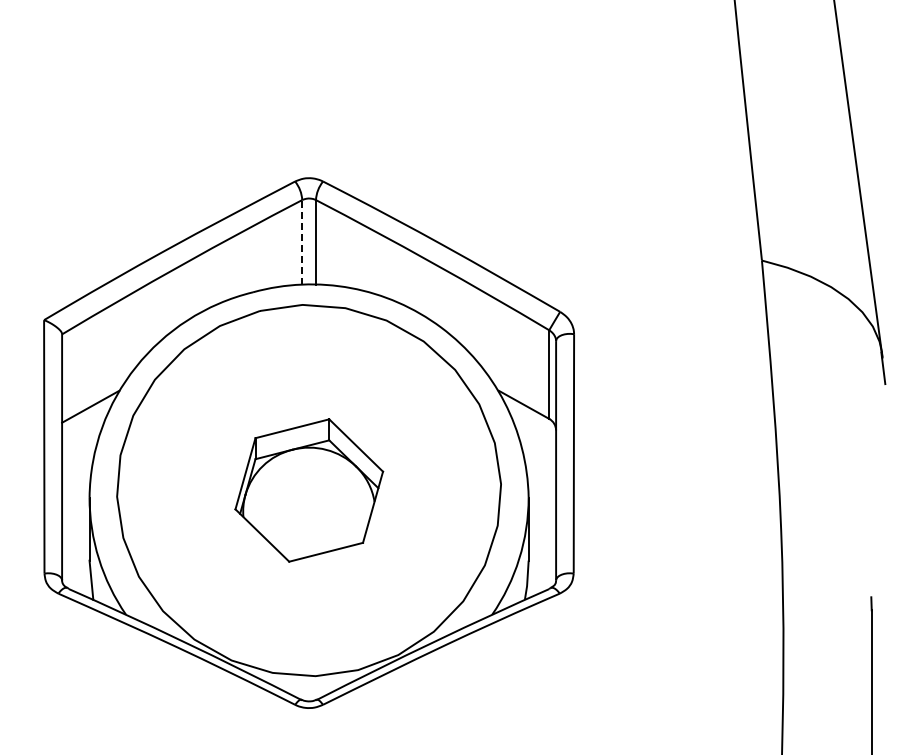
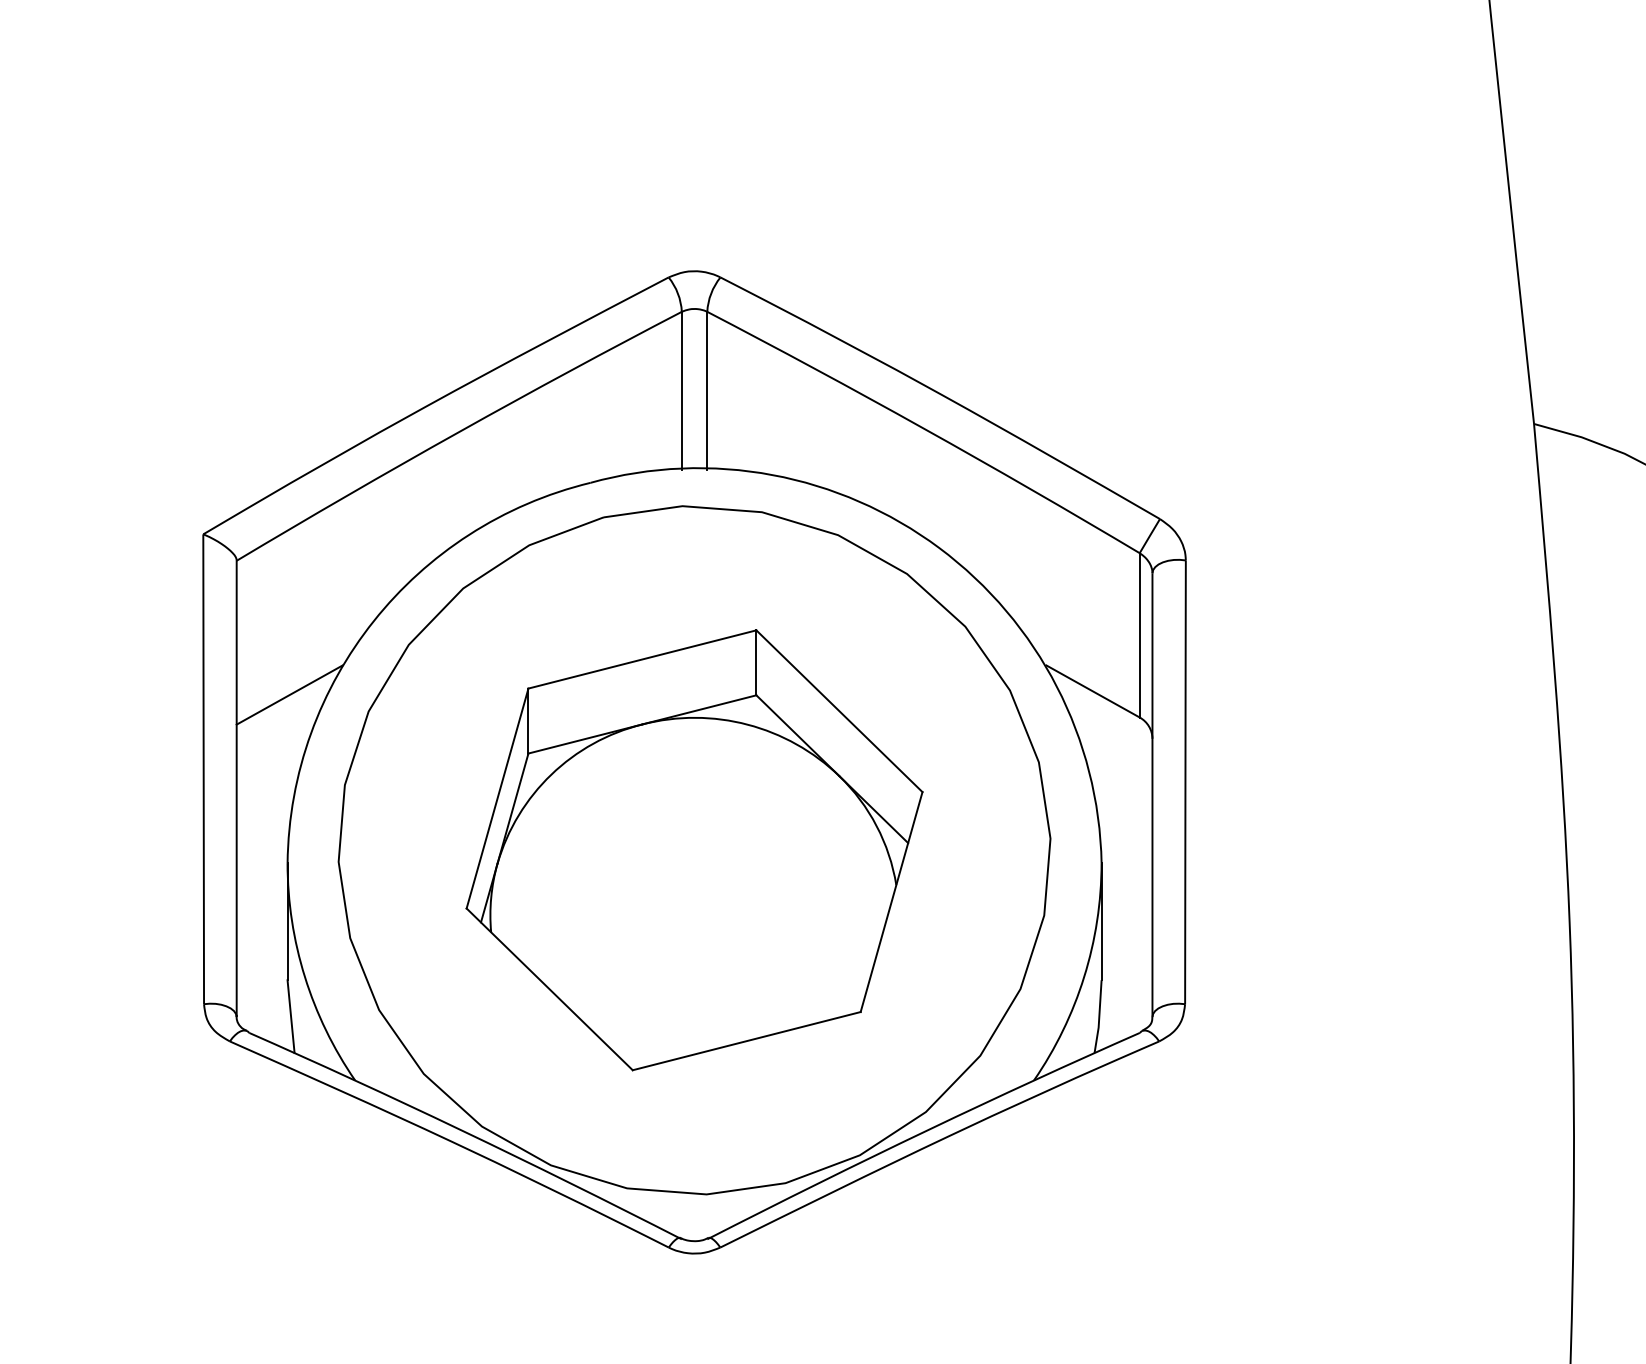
line: (302, 242) -> (682, 390), dashed -> solid
part: (309, 490) -> (695, 850), size x1.67

